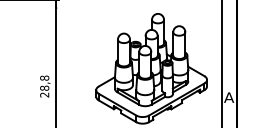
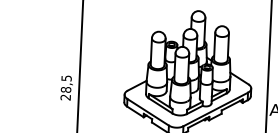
text: (44, 77) -> (66, 77), 28,8 -> 28,5

